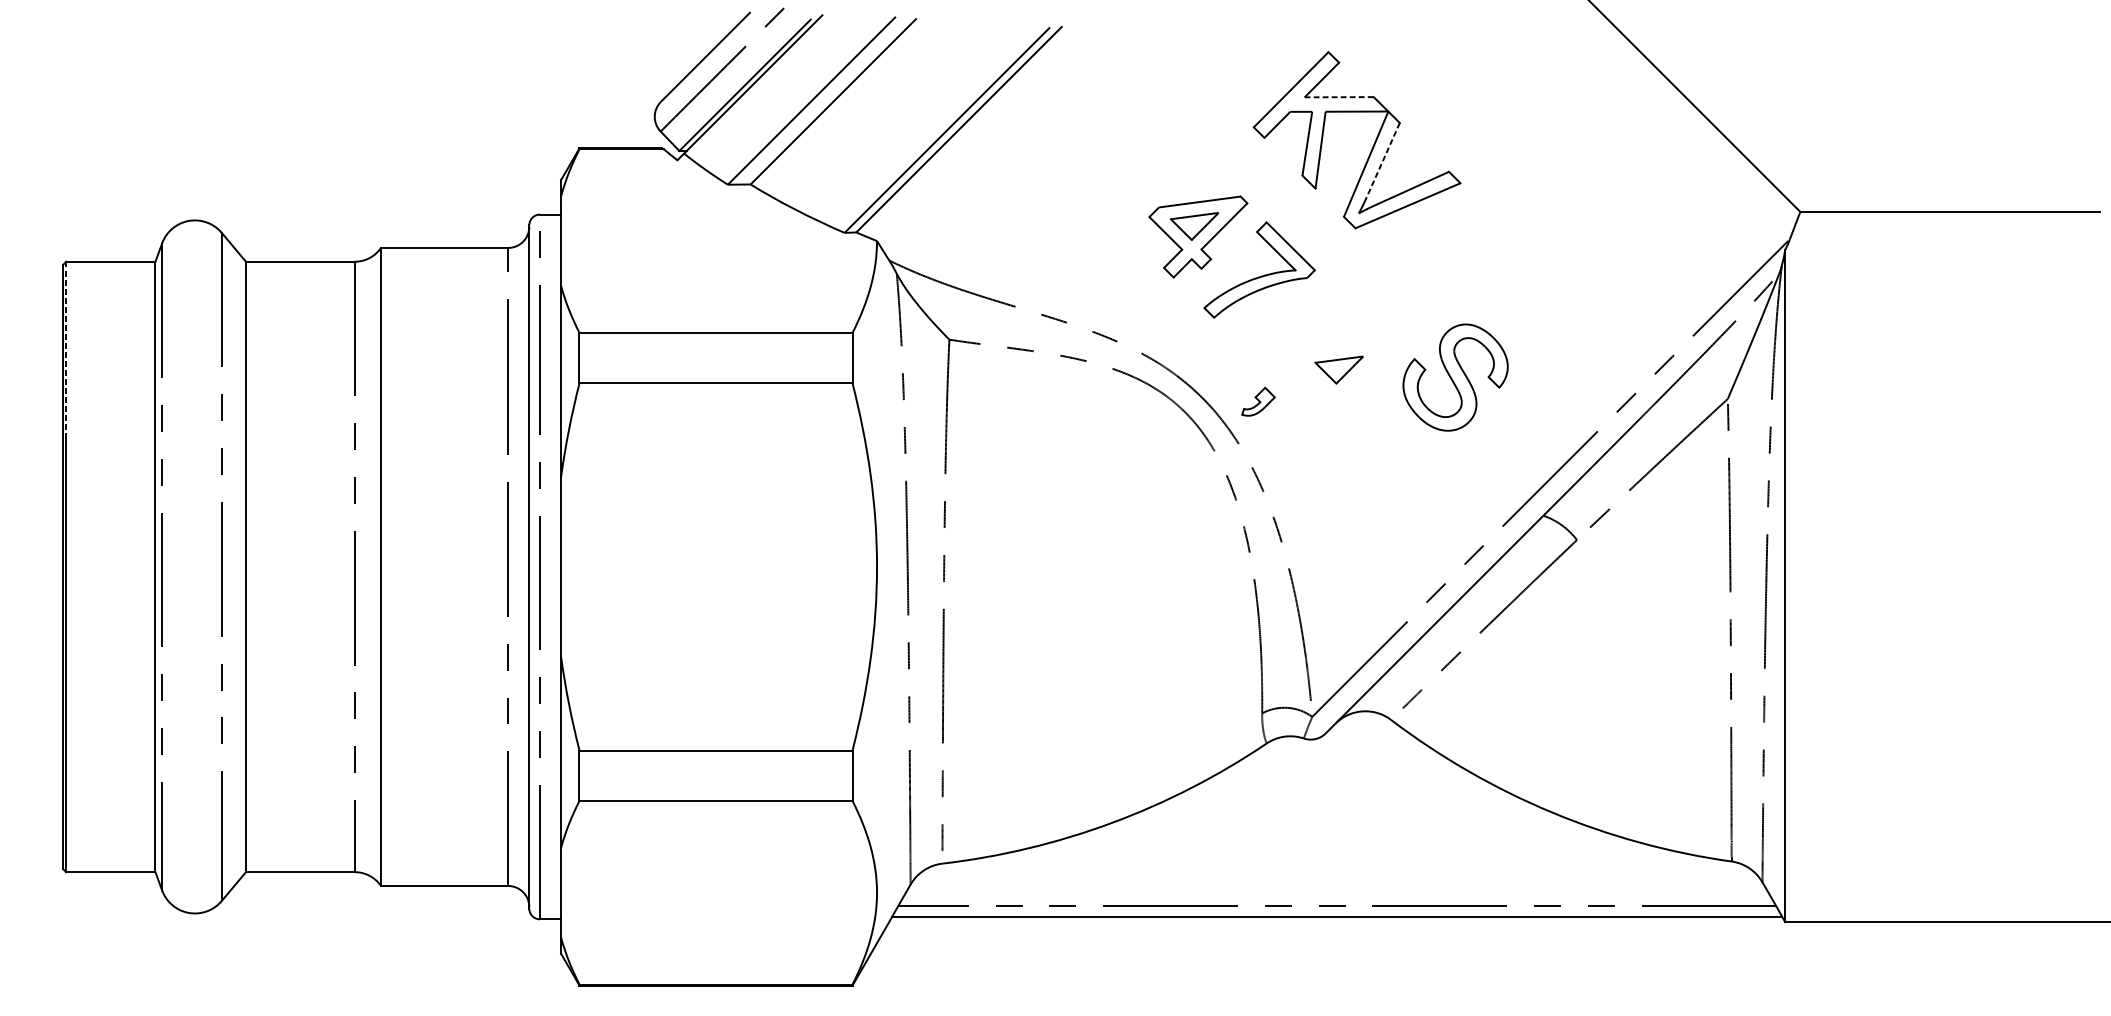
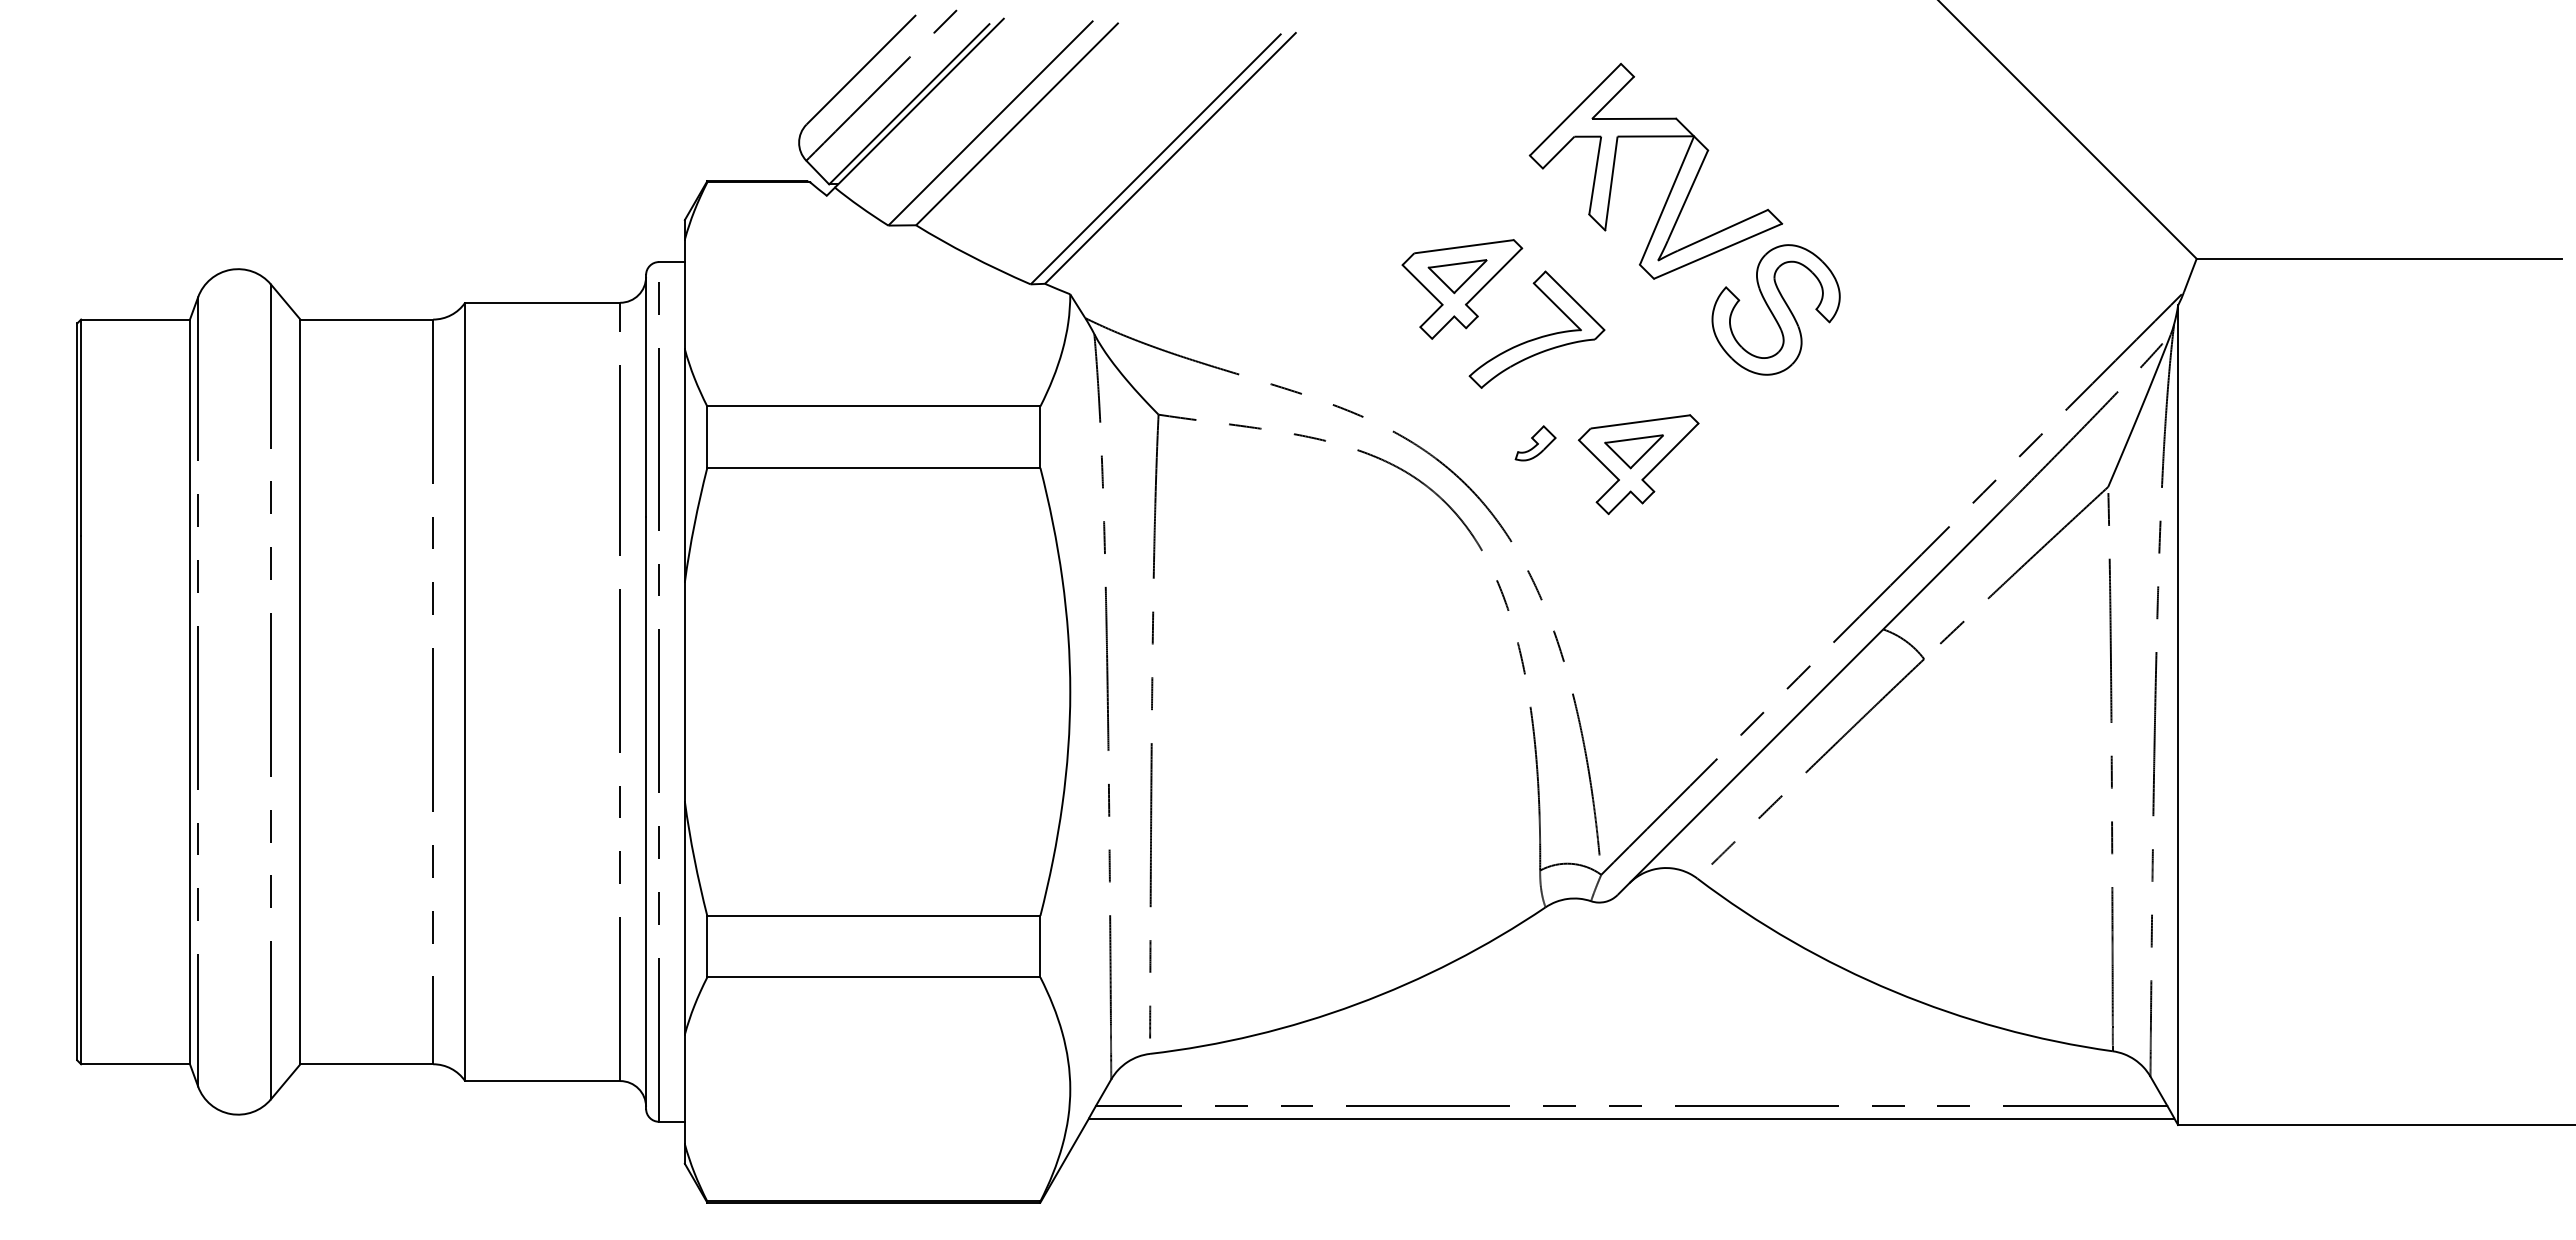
line: (1339, 96) -> (1634, 118), dashed -> solid
line: (1382, 160) -> (1687, 195), dashed -> solid
line: (66, 351) -> (81, 428), dashed -> solid
part: (1455, 377) -> (1775, 309), moved
part: (1342, 380) -> (1638, 464), added
part: (1258, 401) -> (1535, 443), moved

